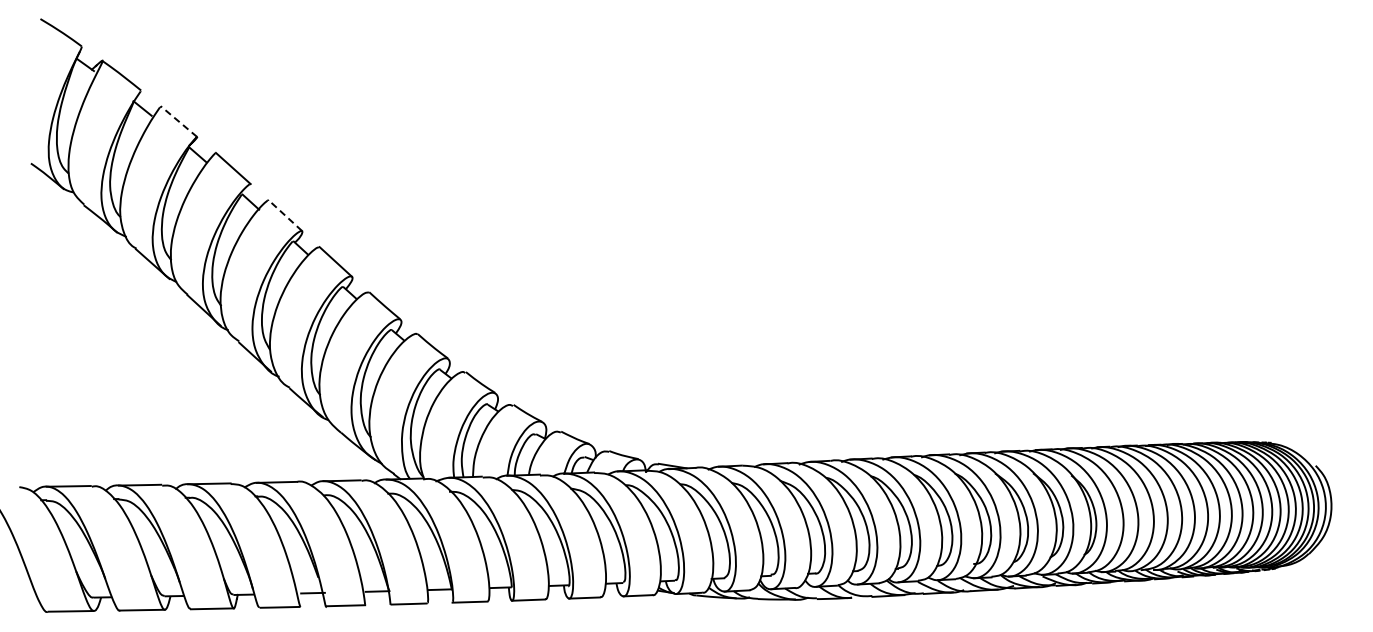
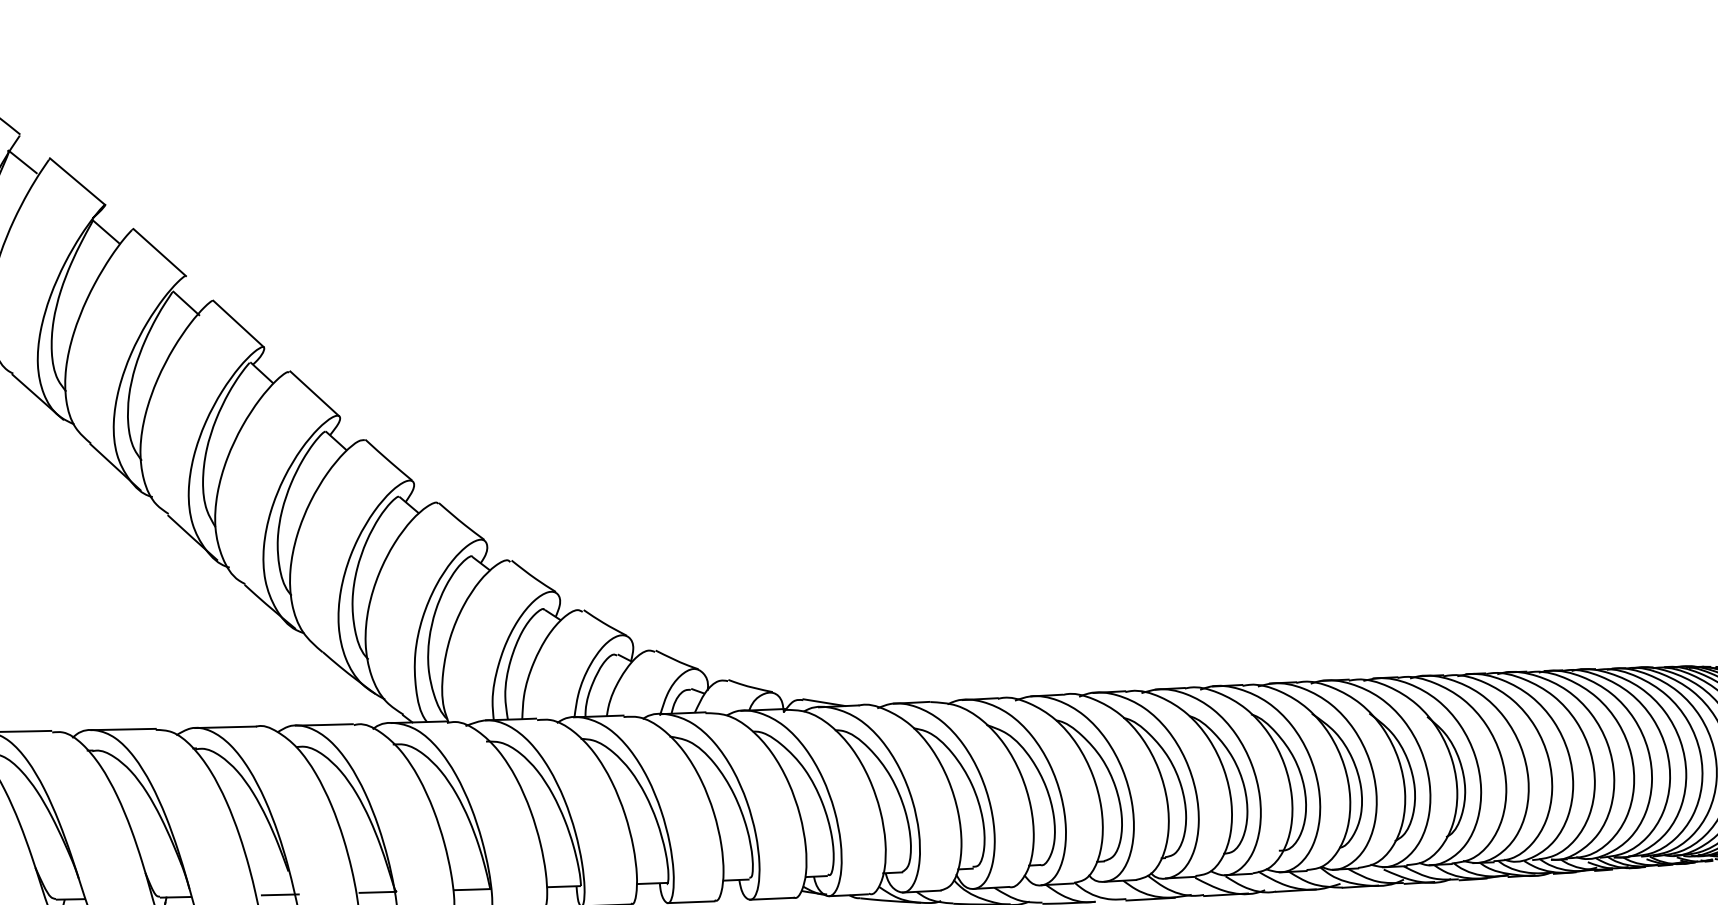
line: (178, 121) -> (76, 181), dashed -> solid
line: (285, 215) -> (238, 323), dashed -> solid

